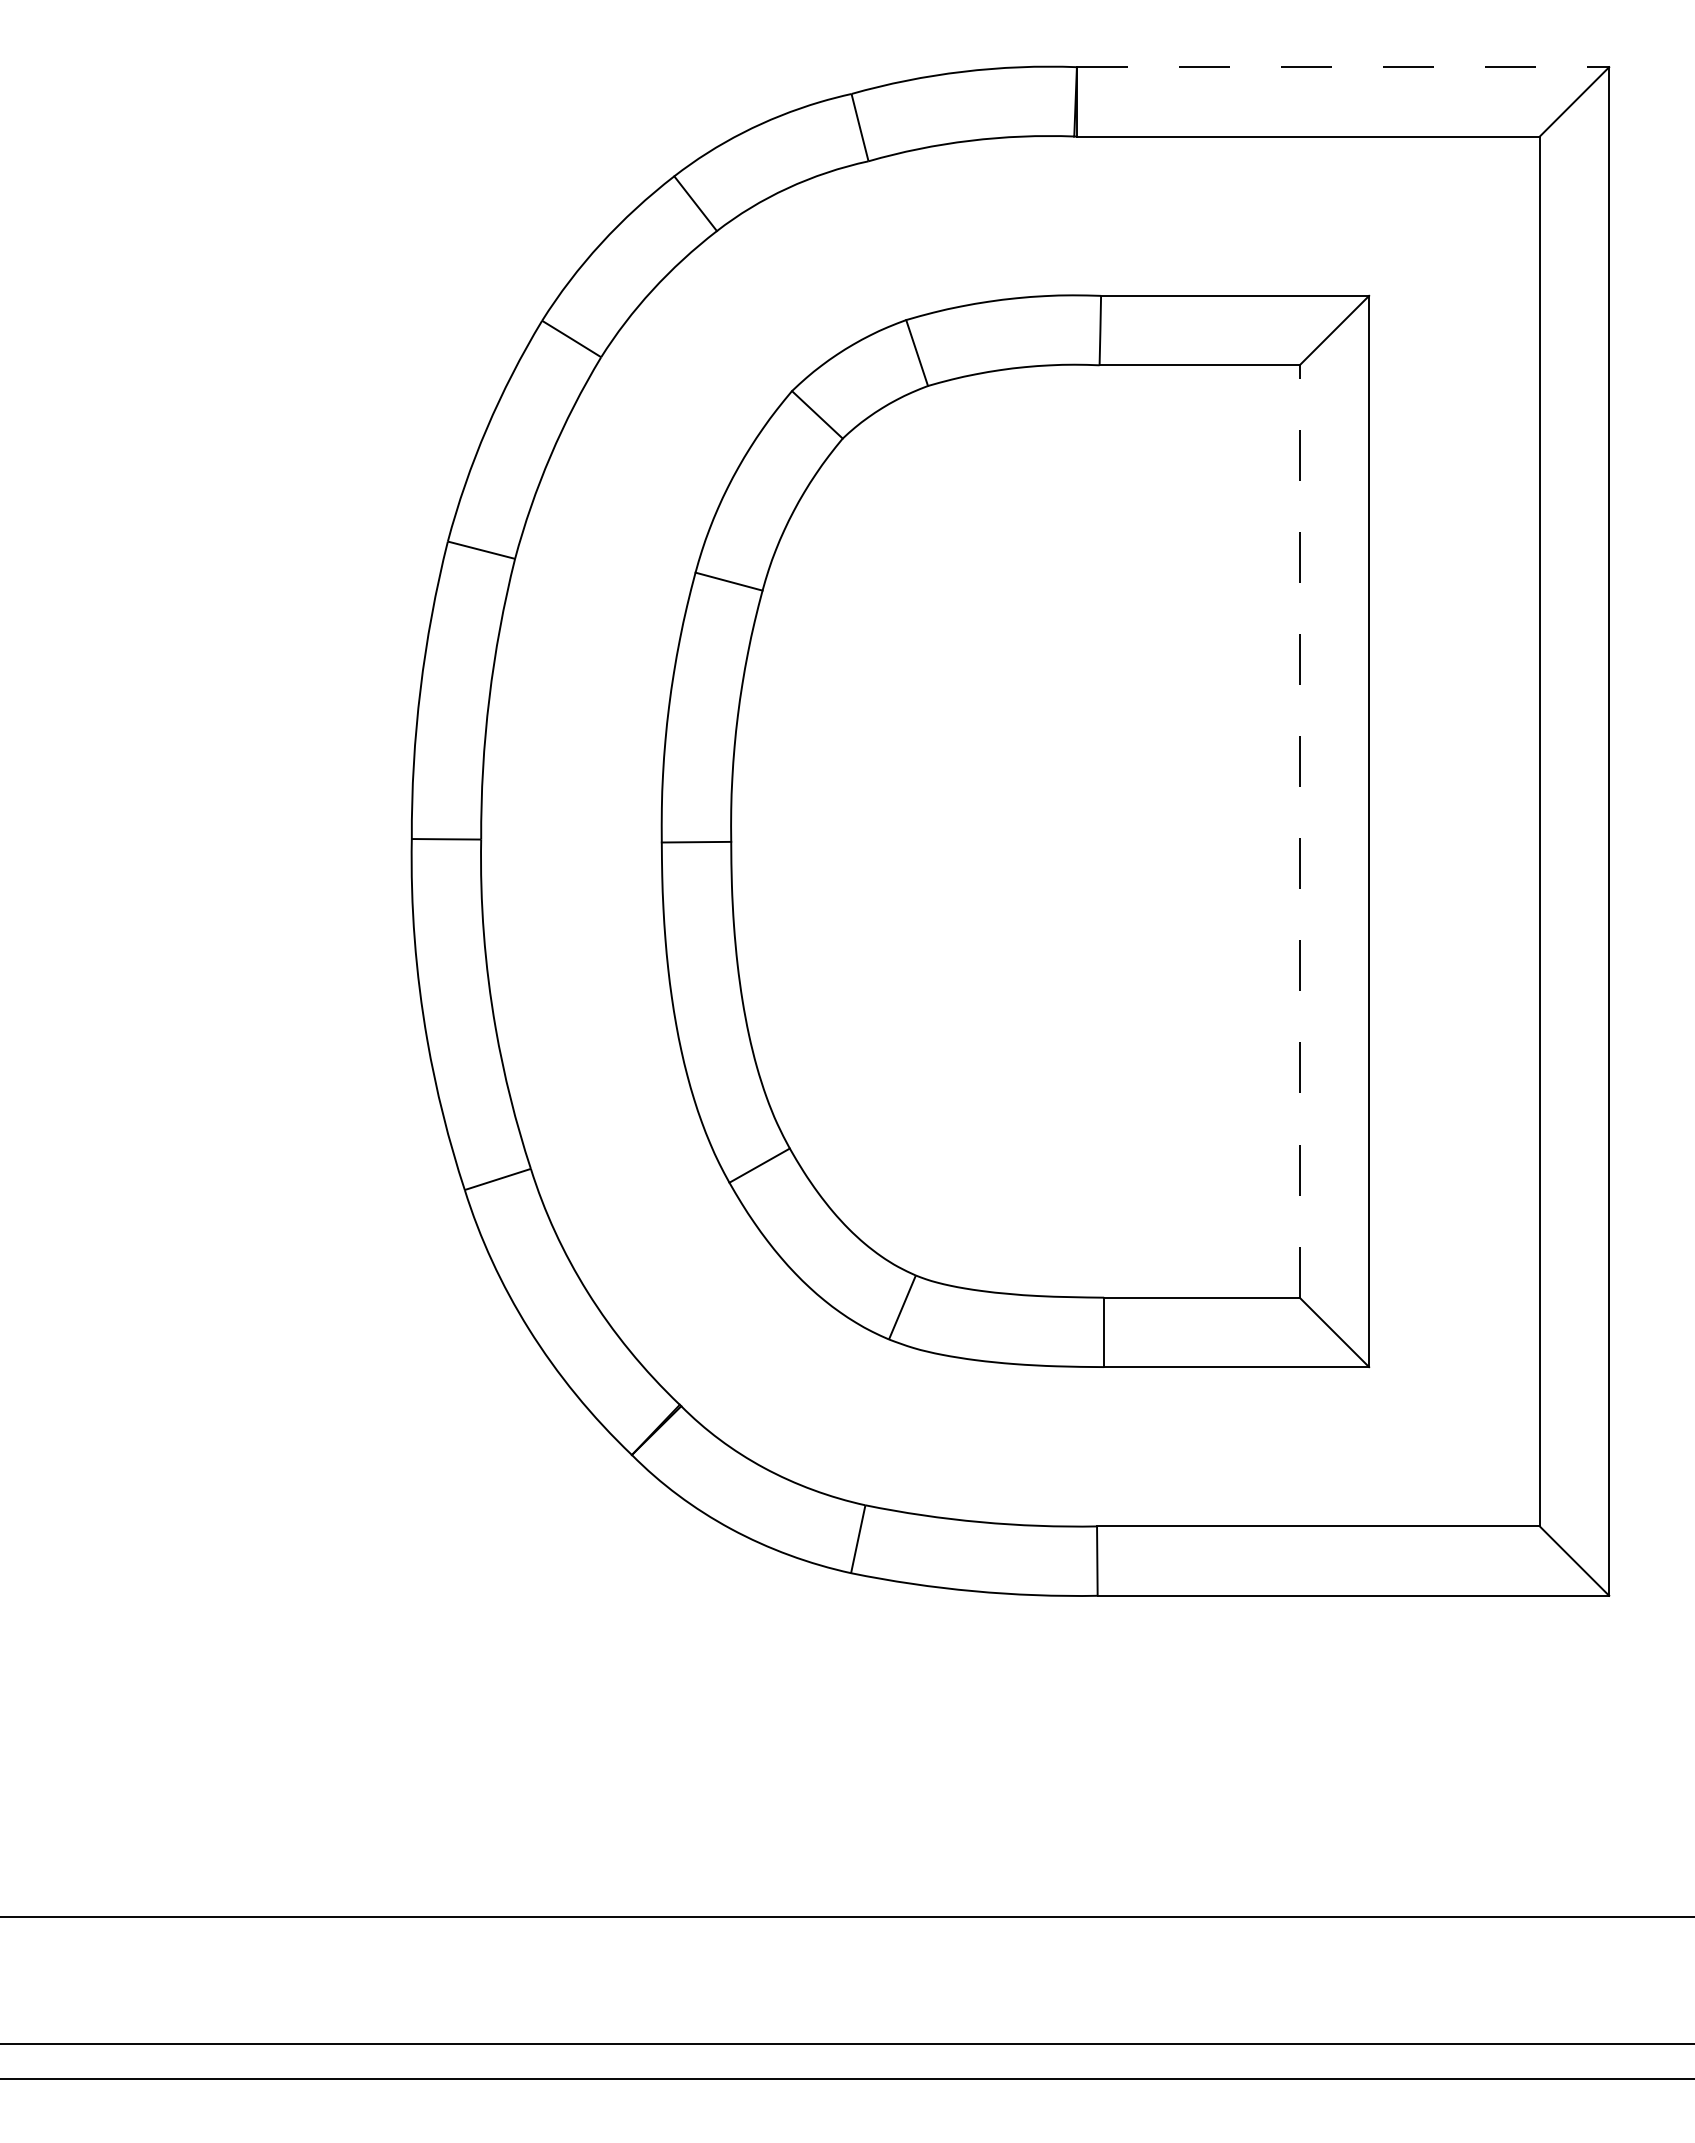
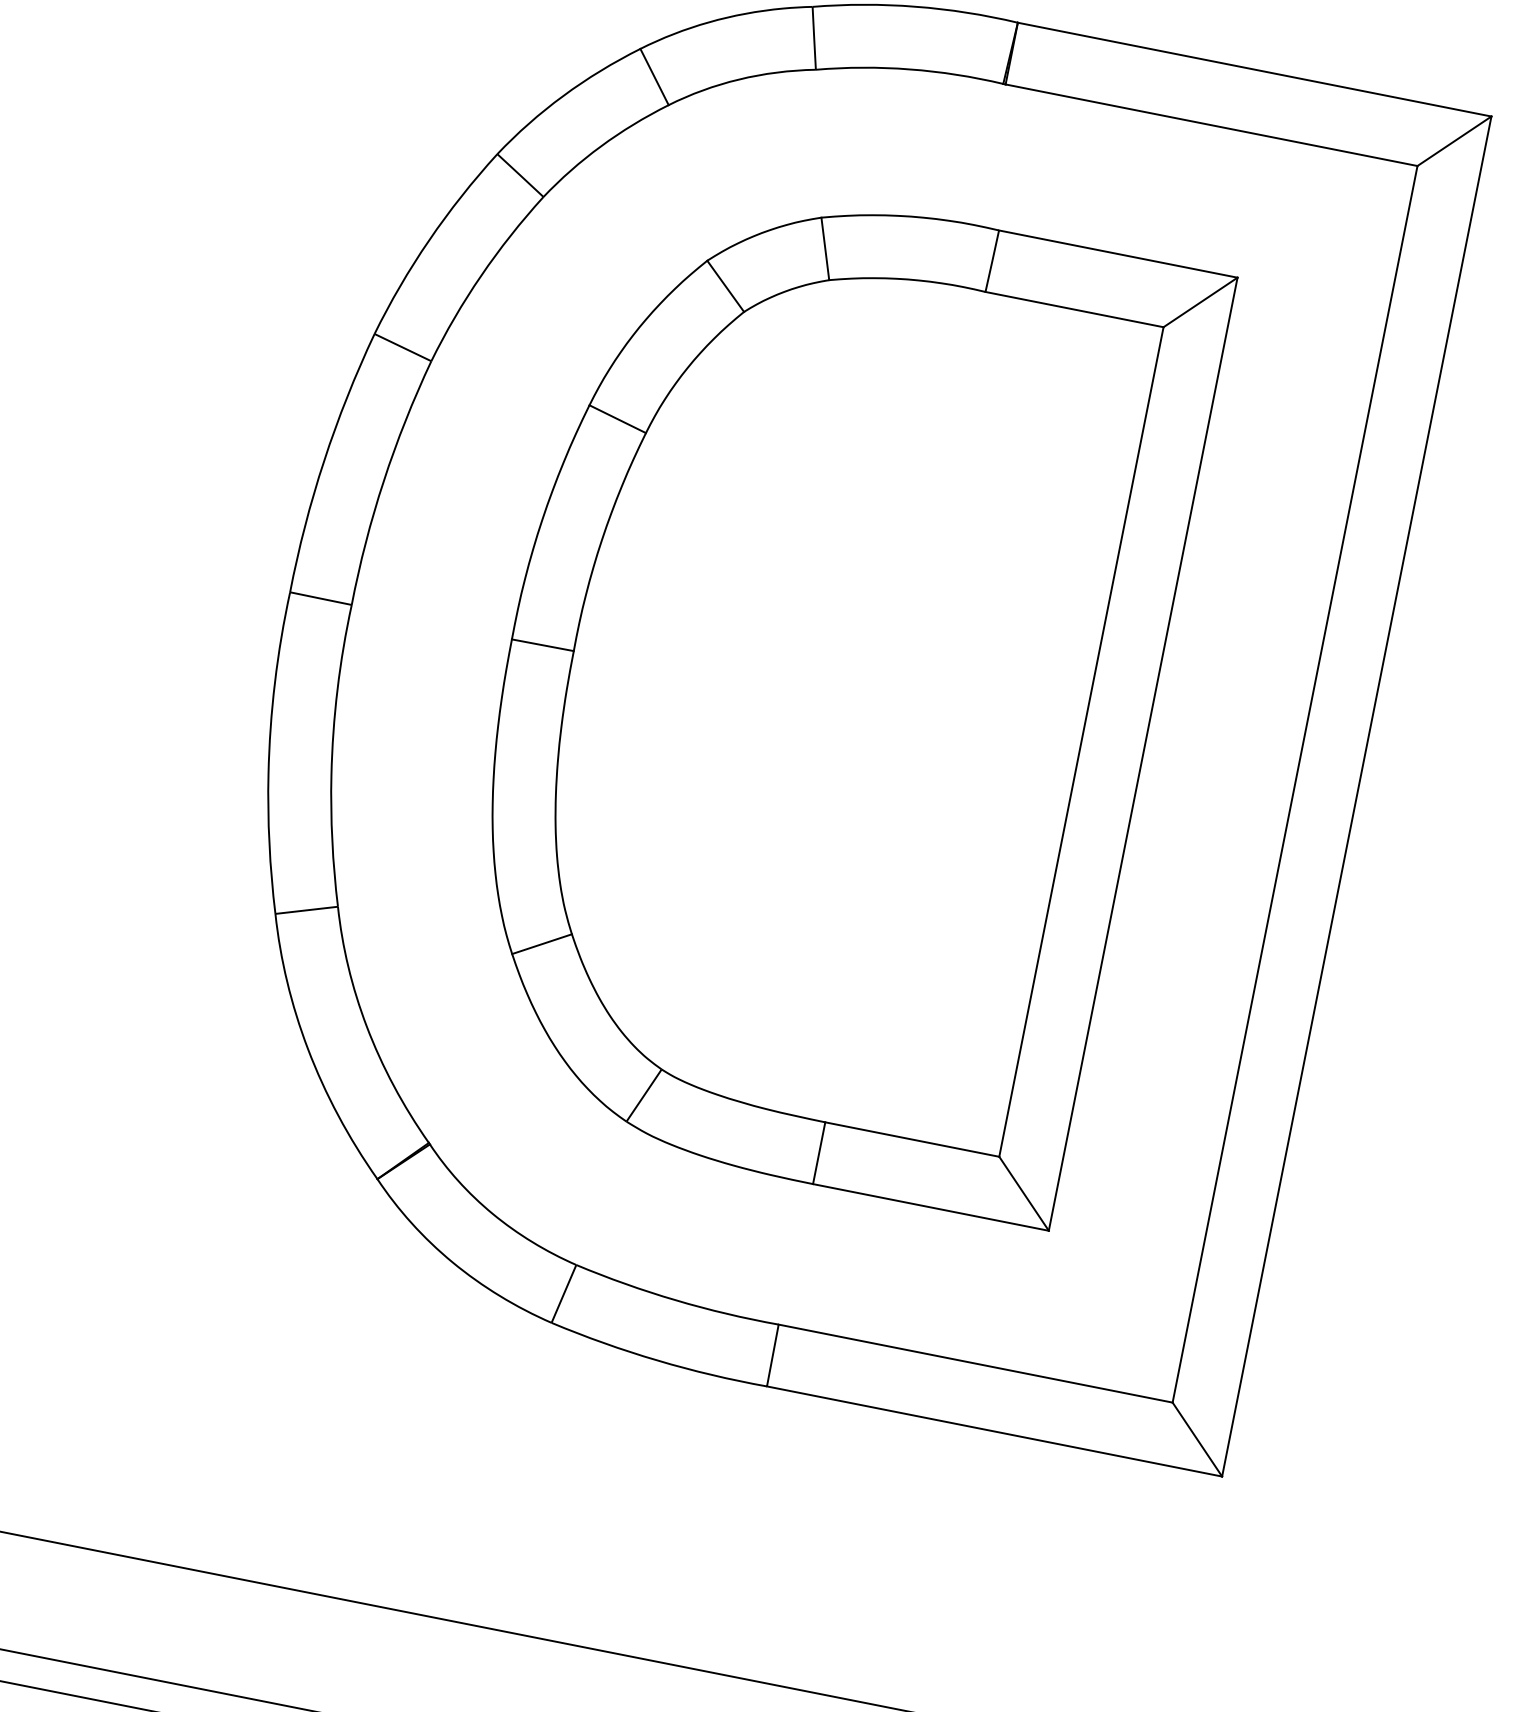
line: (1343, 67) -> (1254, 69), dashed -> solid
line: (1299, 831) -> (1081, 741), dashed -> solid

